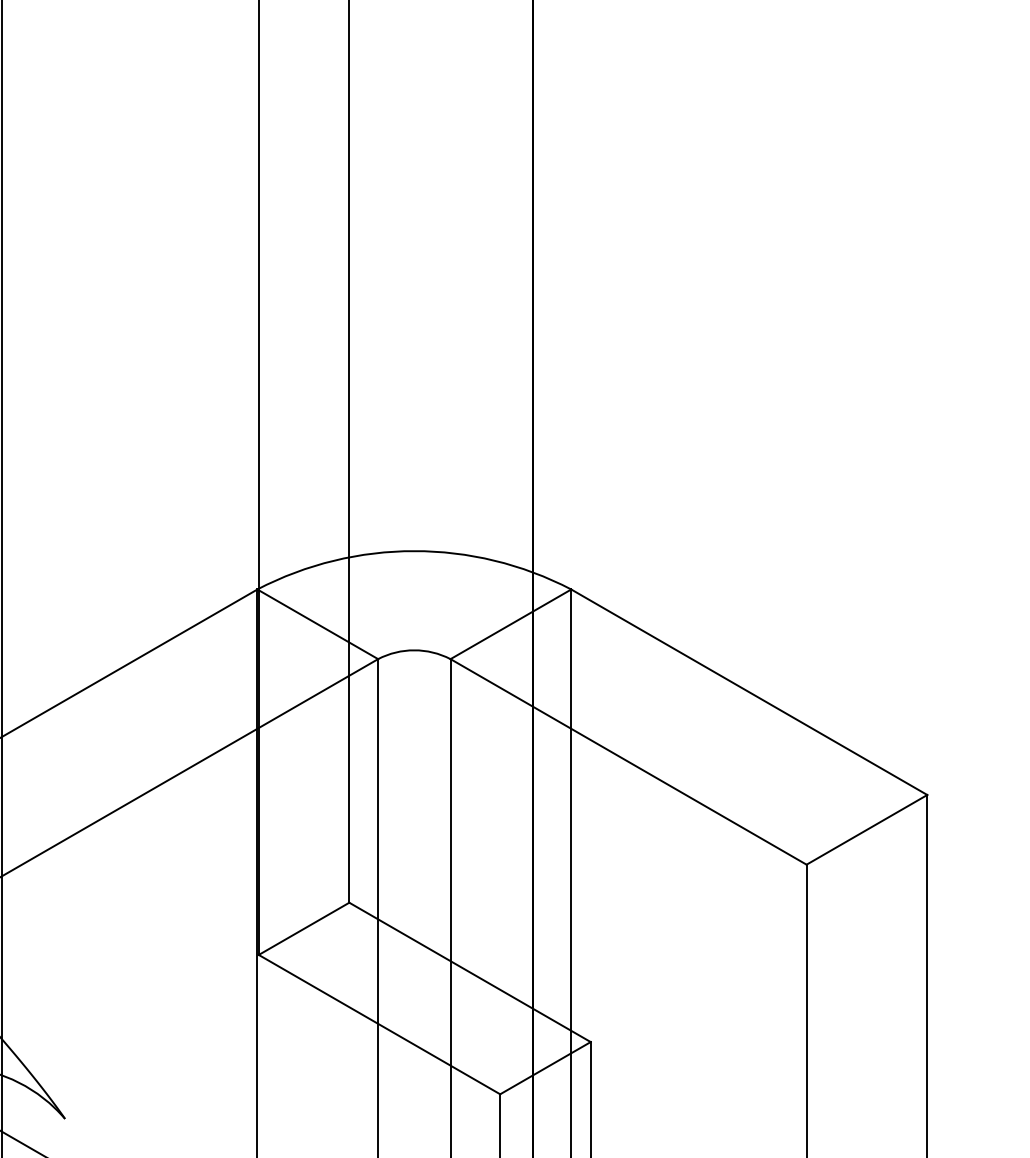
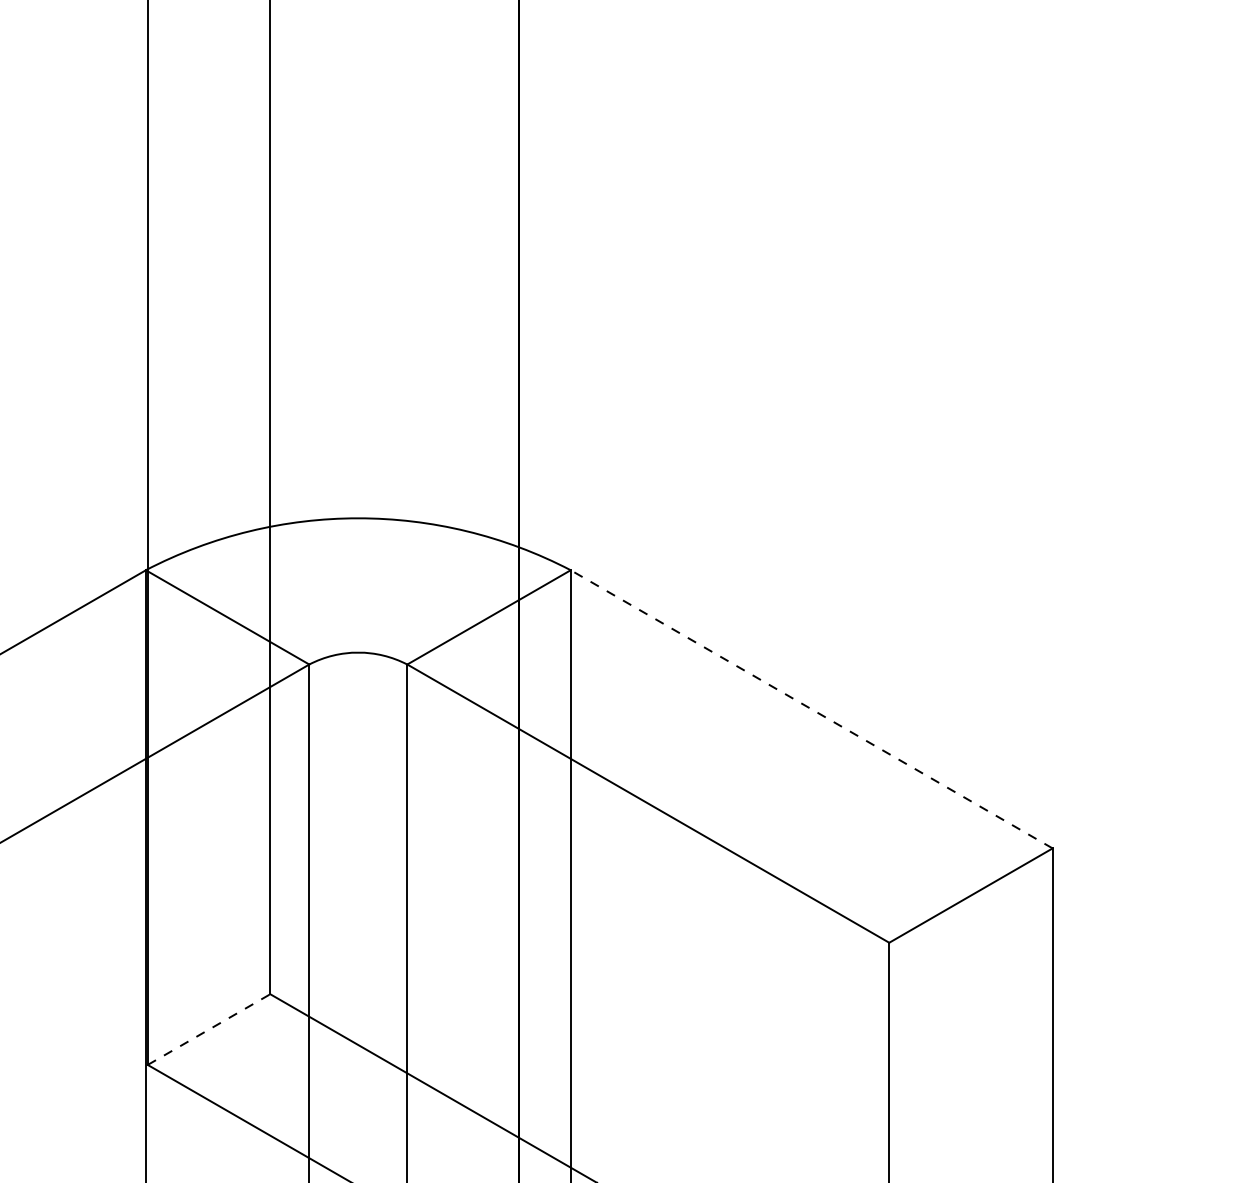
line: (749, 692) -> (811, 709), solid -> dashed
line: (304, 928) -> (209, 1029), solid -> dashed

